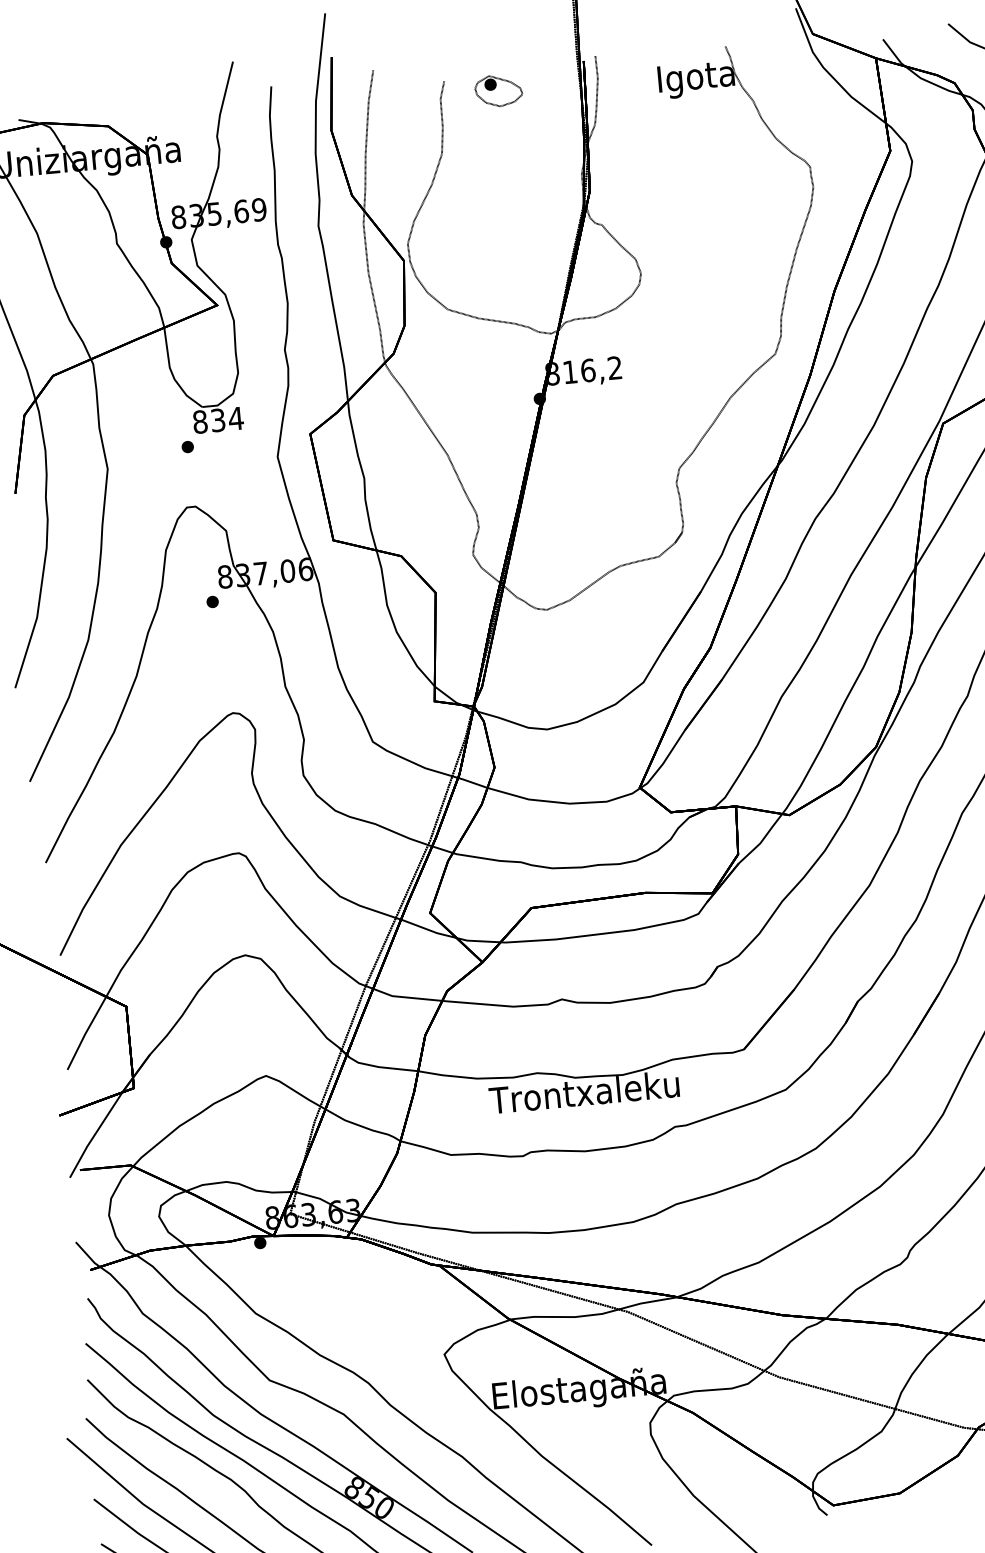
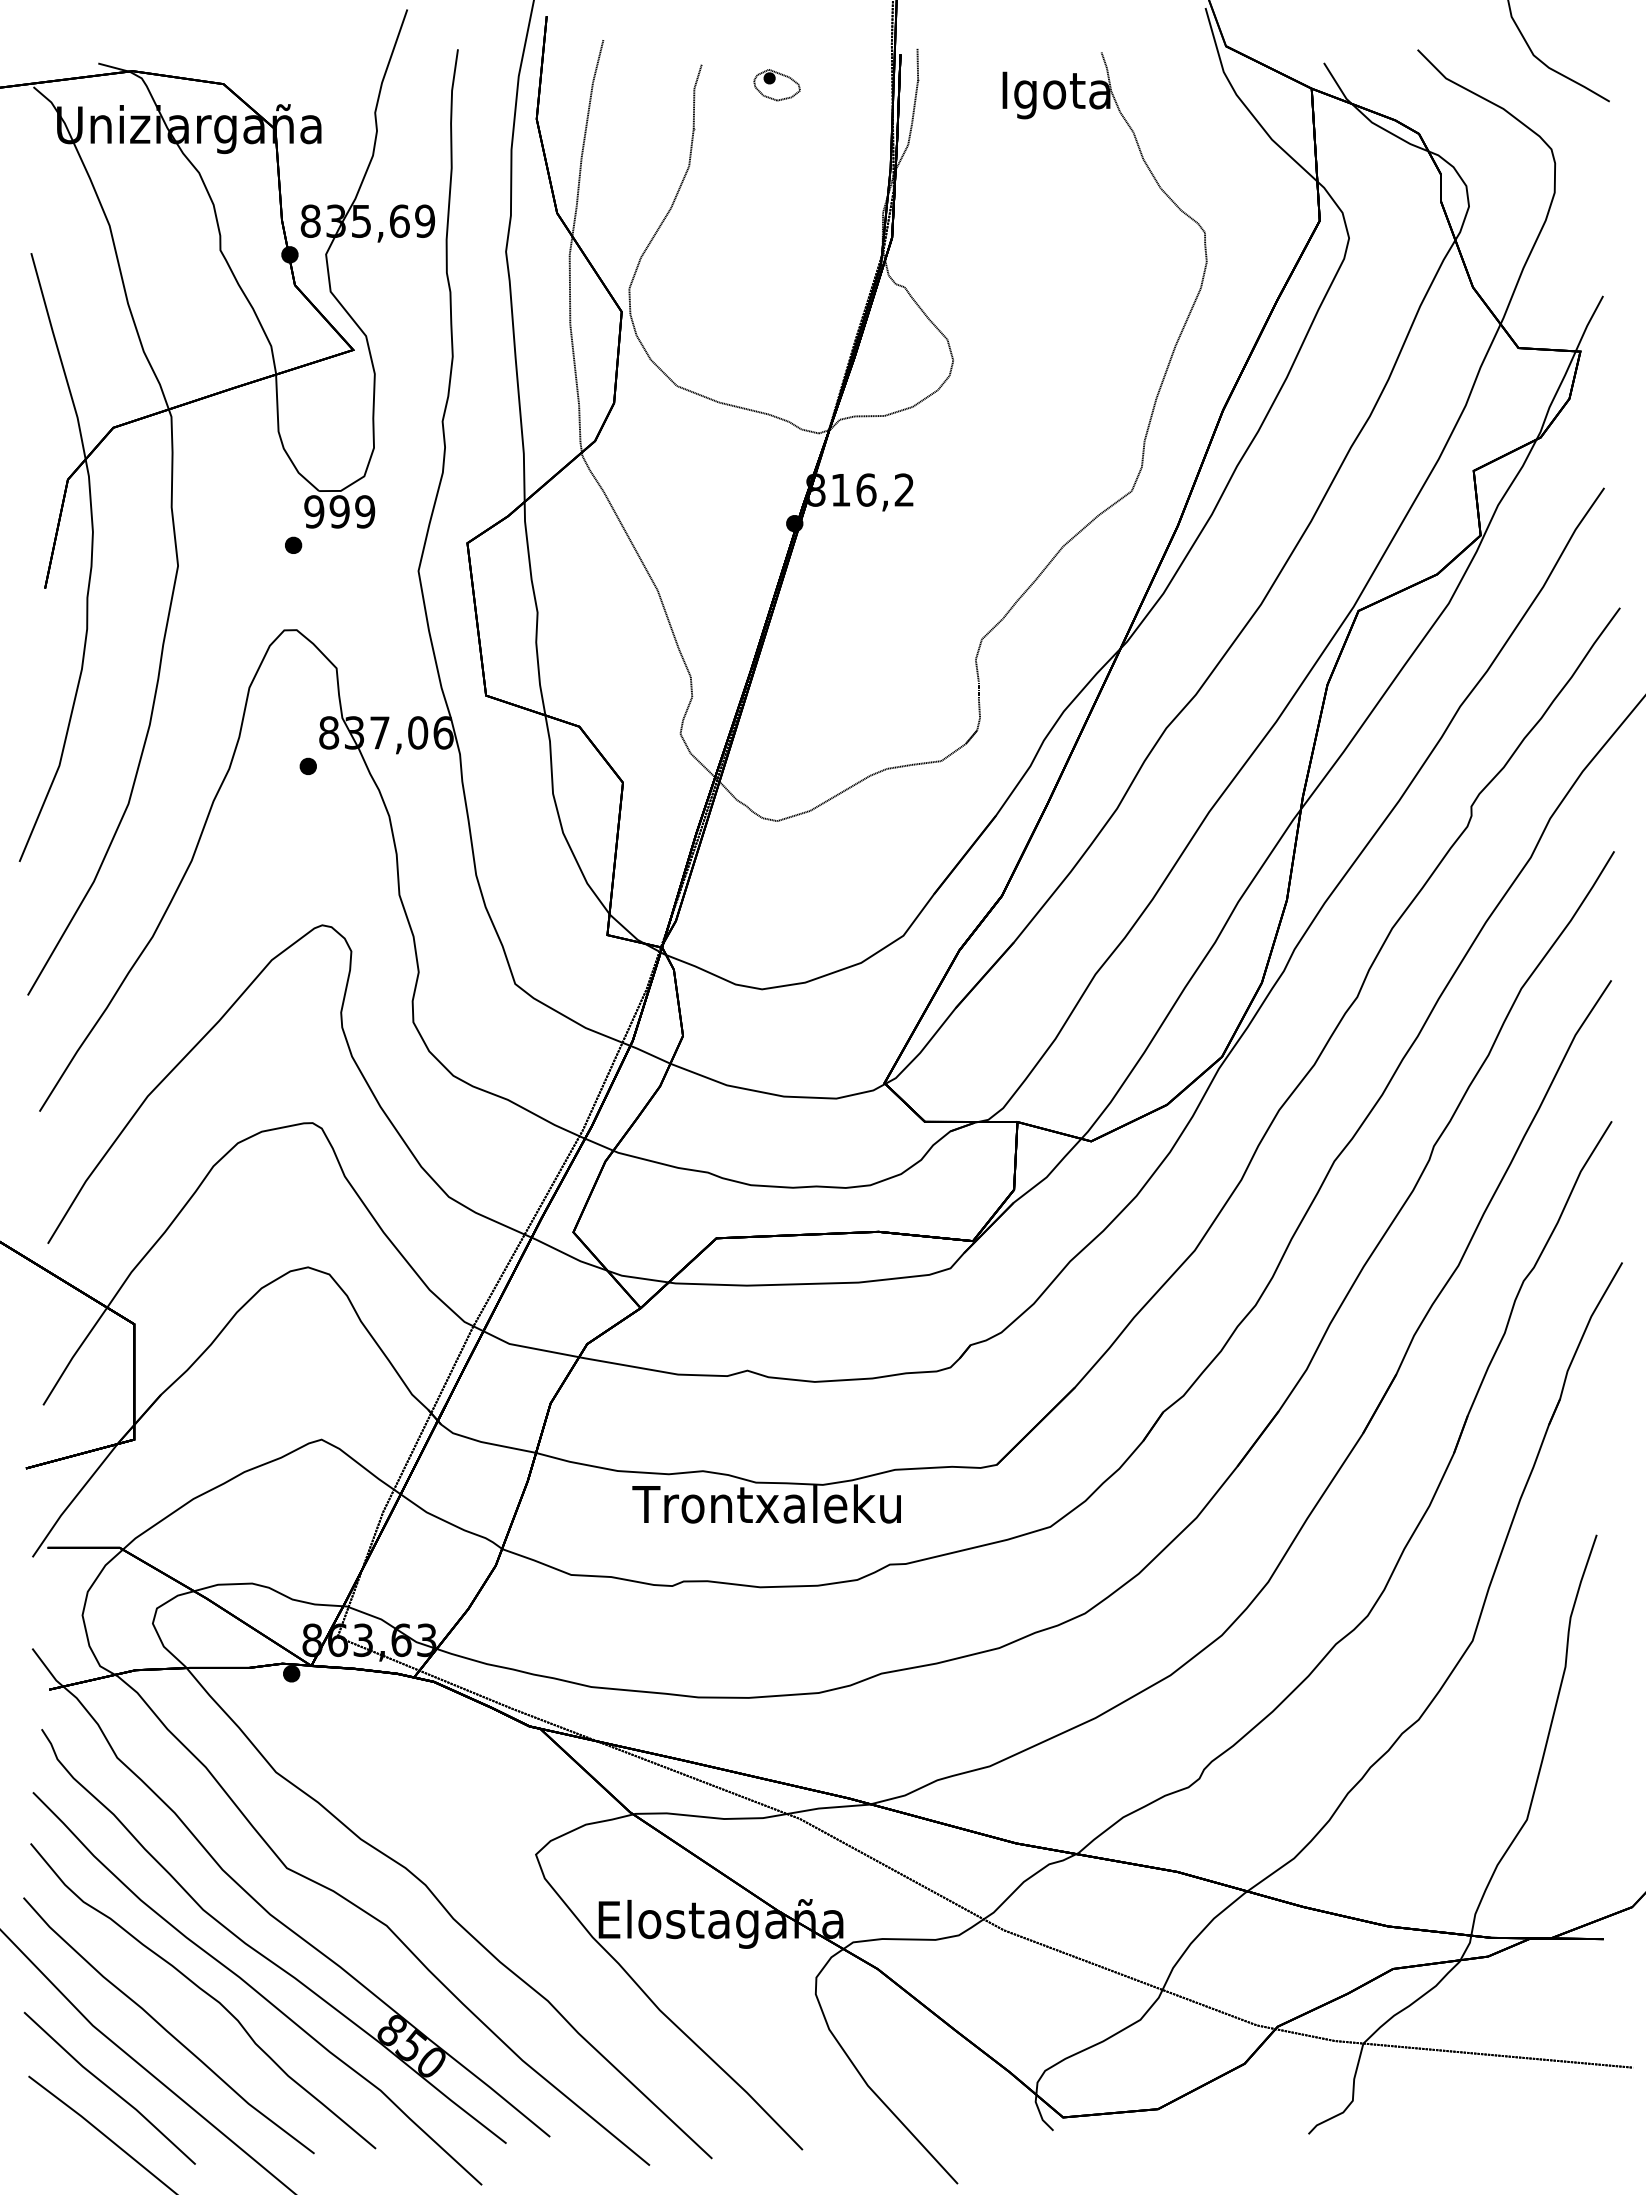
part: (498, 90) -> (776, 84), size x0.7
text: (217, 420) -> (339, 511), 834 -> 999

